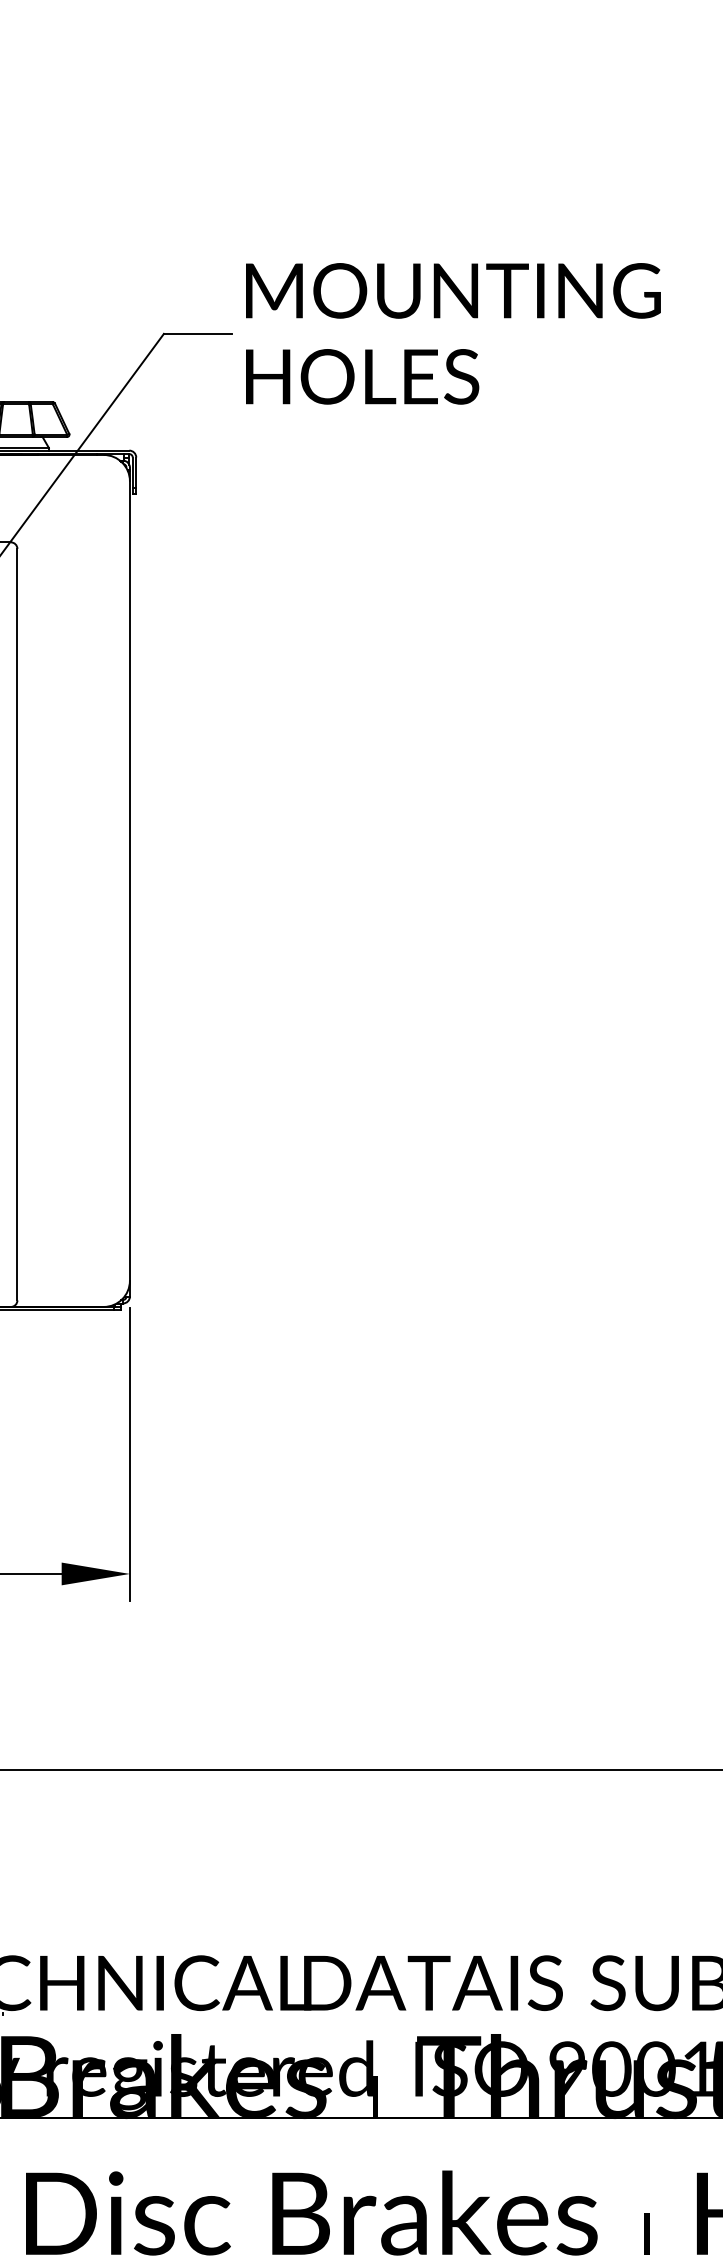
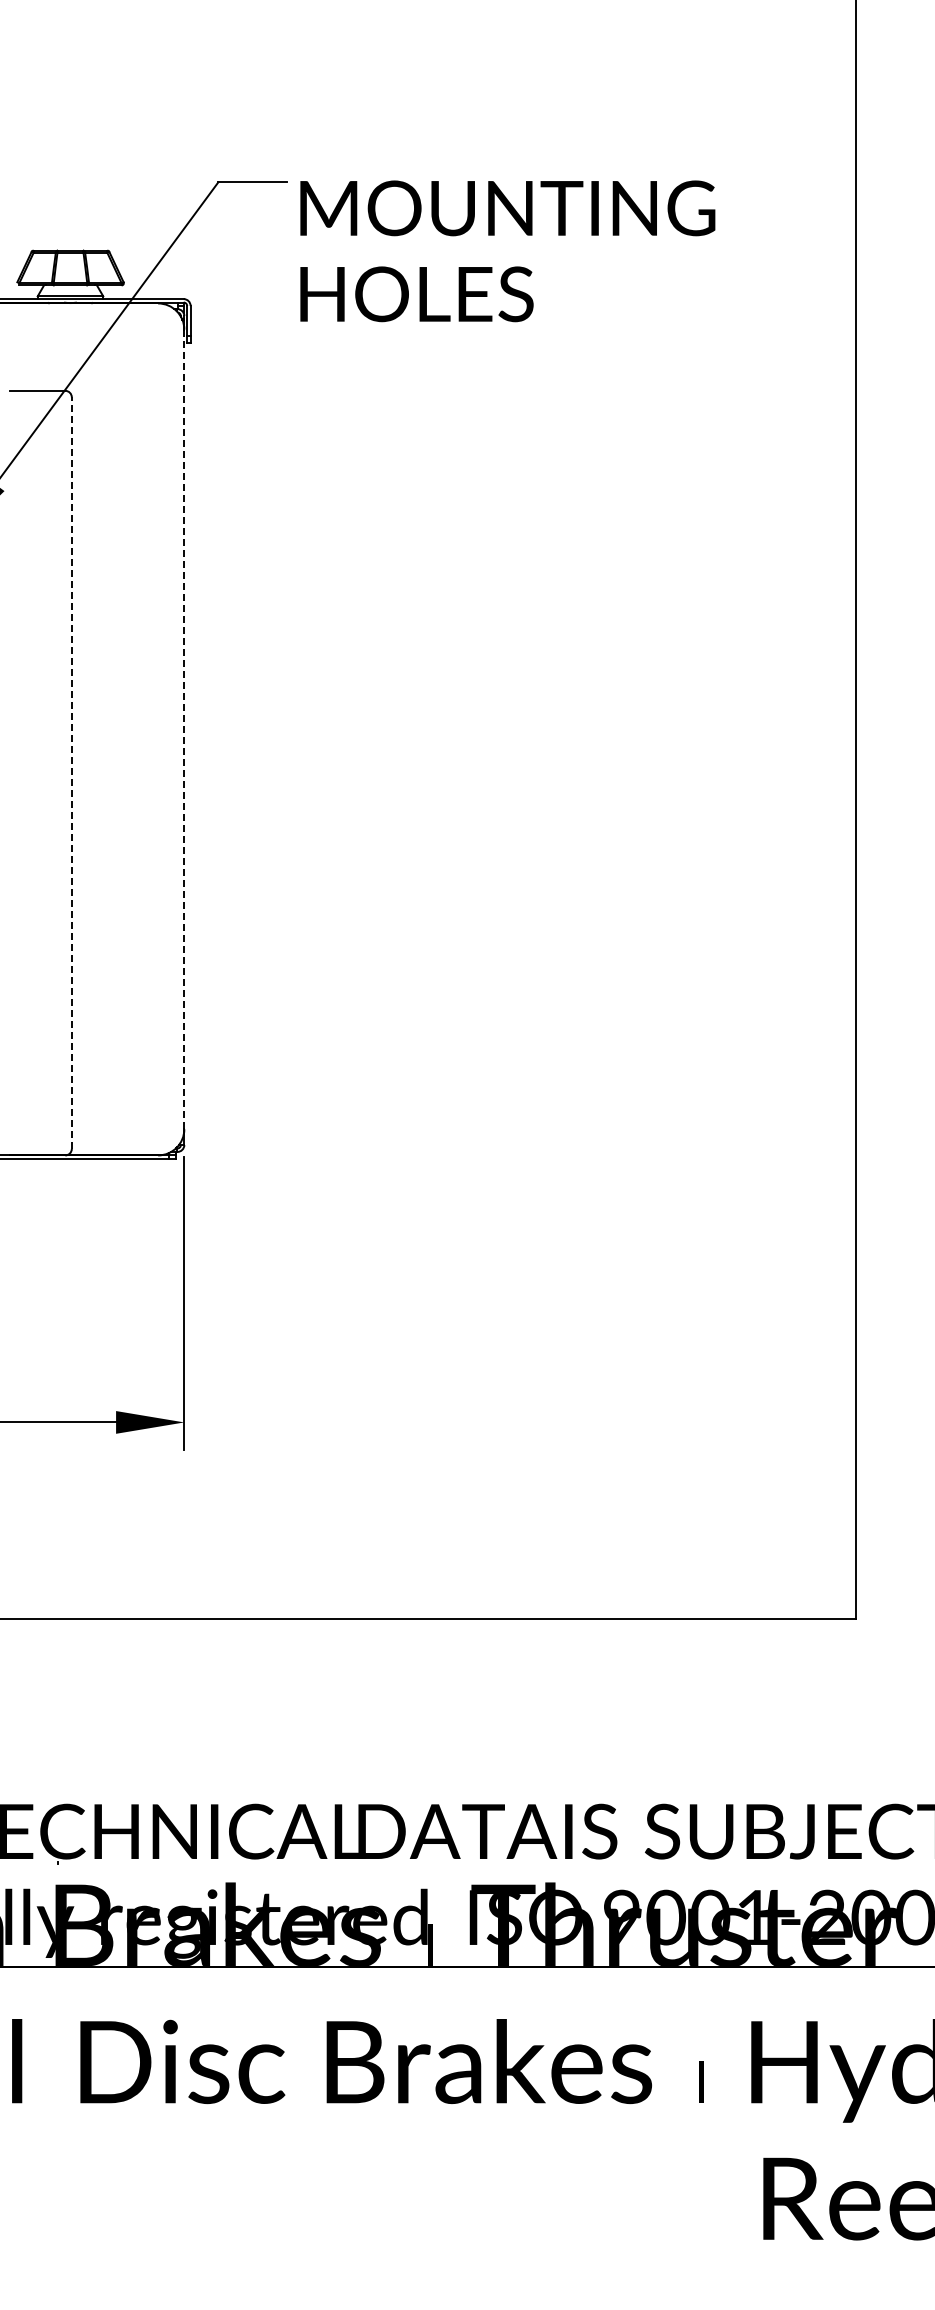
text: (453, 334) -> (507, 251), moved
line: (130, 881) -> (184, 729), solid -> dashed
line: (17, 925) -> (71, 773), solid -> dashed

